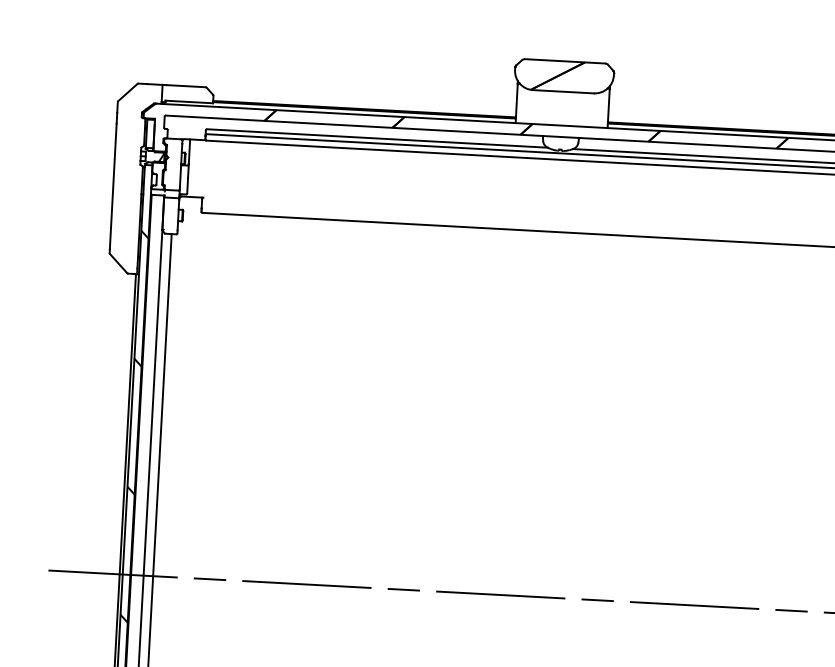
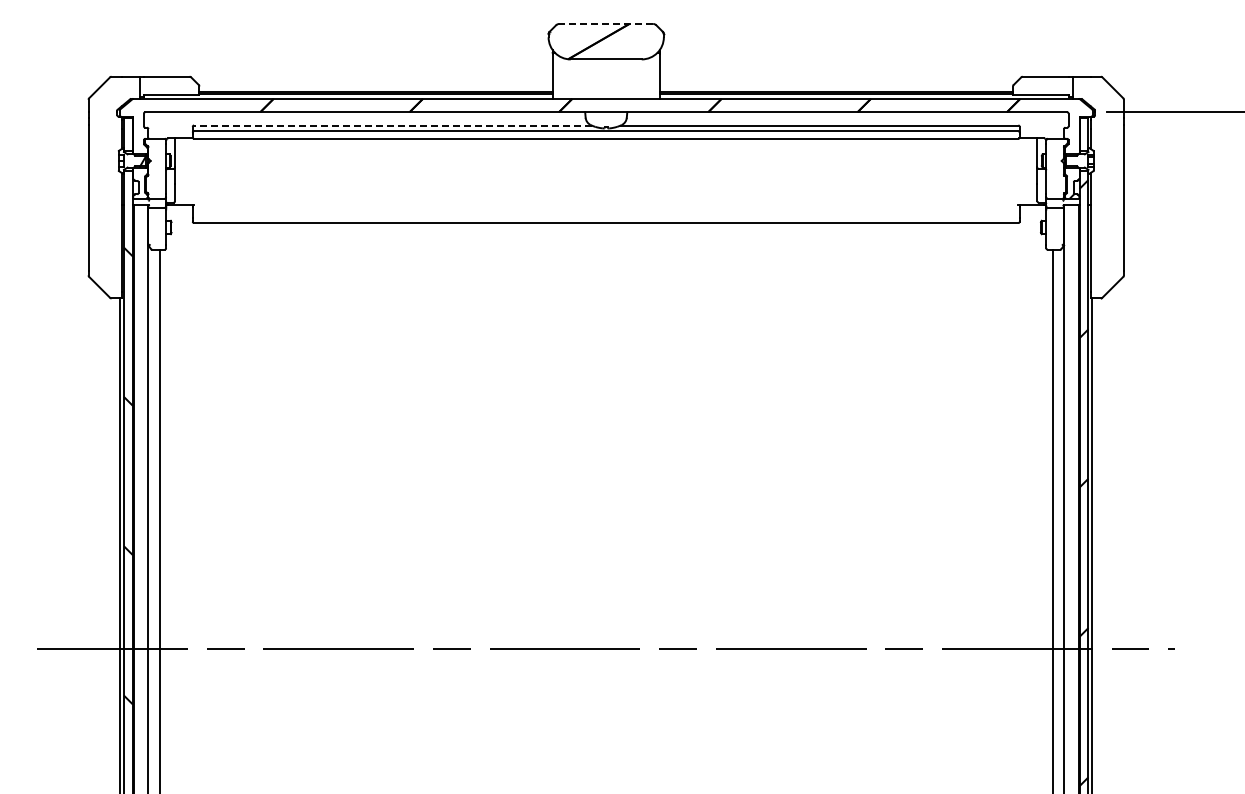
line: (565, 60) -> (606, 23), solid -> dashed
line: (377, 138) -> (392, 125), solid -> dashed

